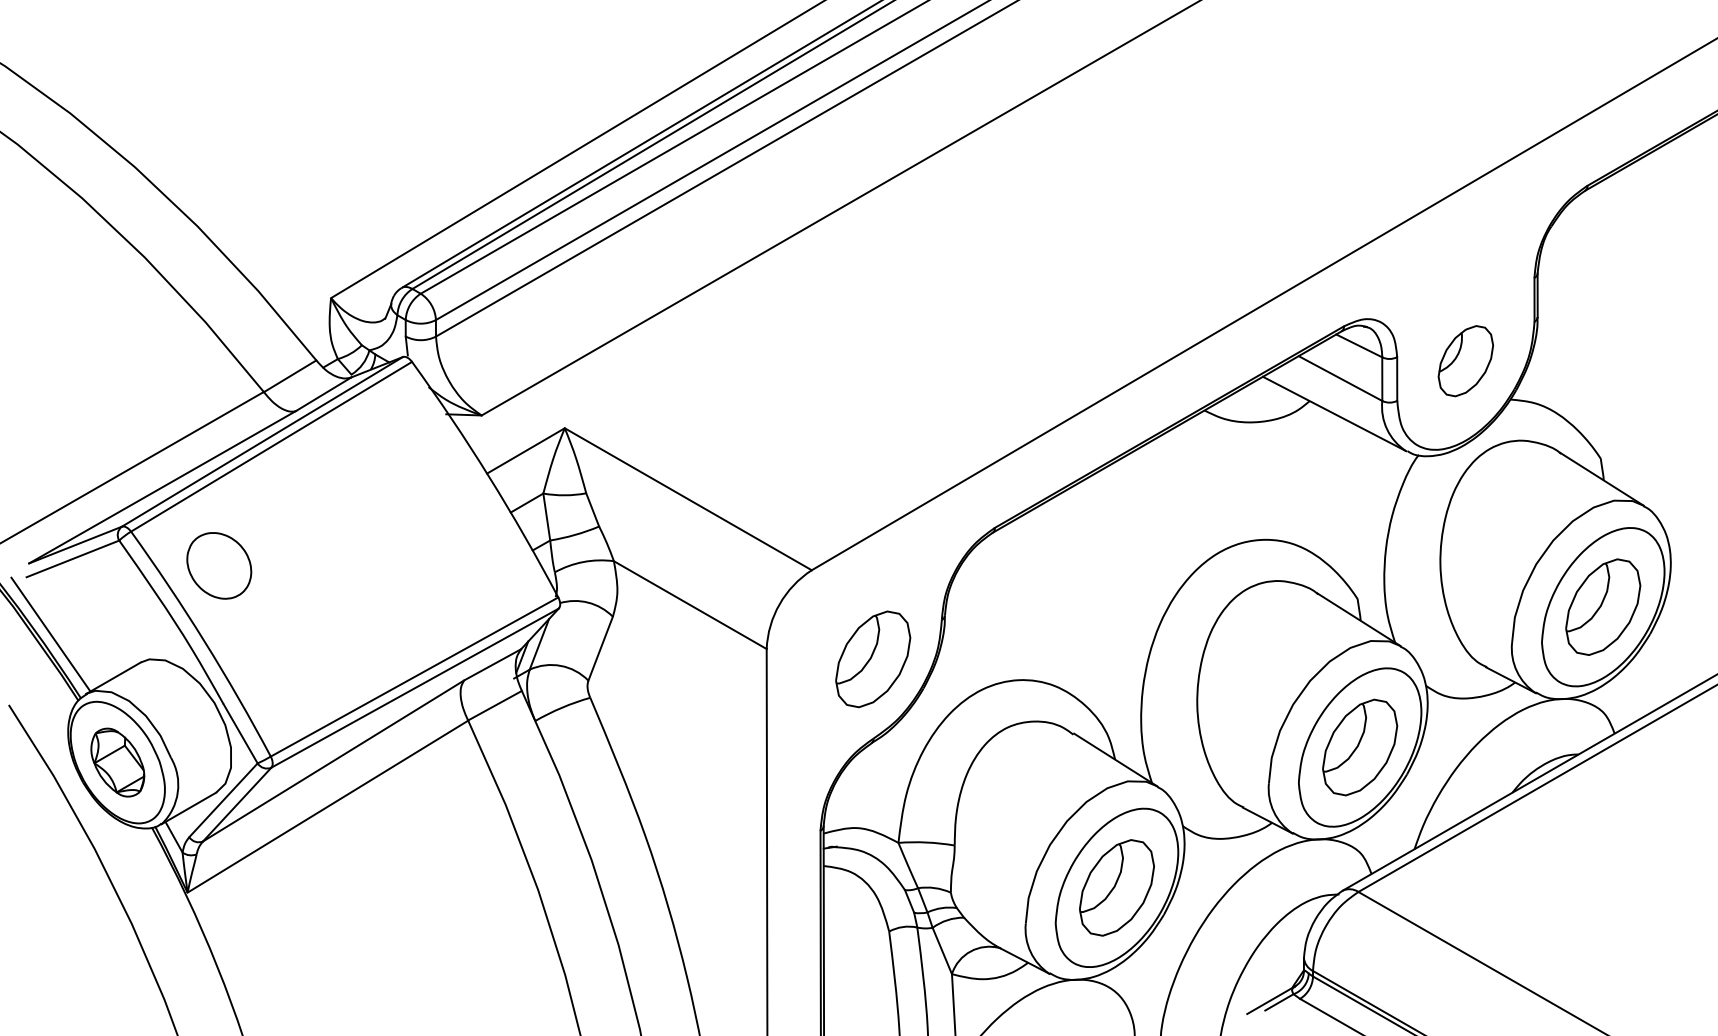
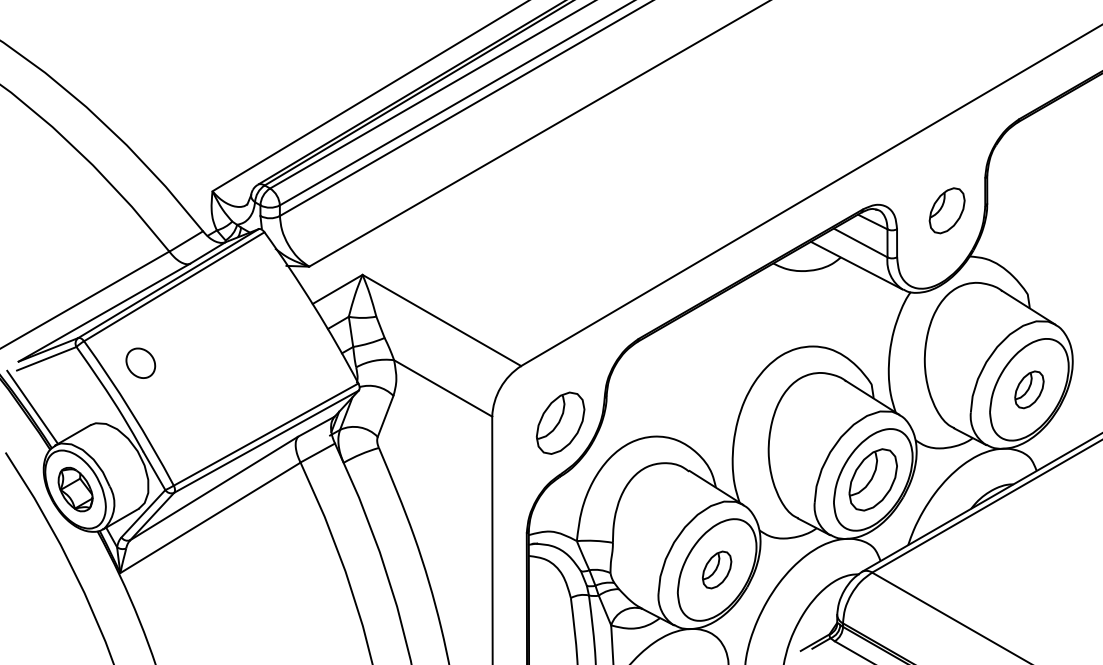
part: (1464, 360) -> (946, 210), moved
part: (218, 566) -> (140, 363), size x0.7
part: (1603, 606) -> (1029, 389), size x0.6
part: (1115, 887) -> (716, 569), size x0.6

